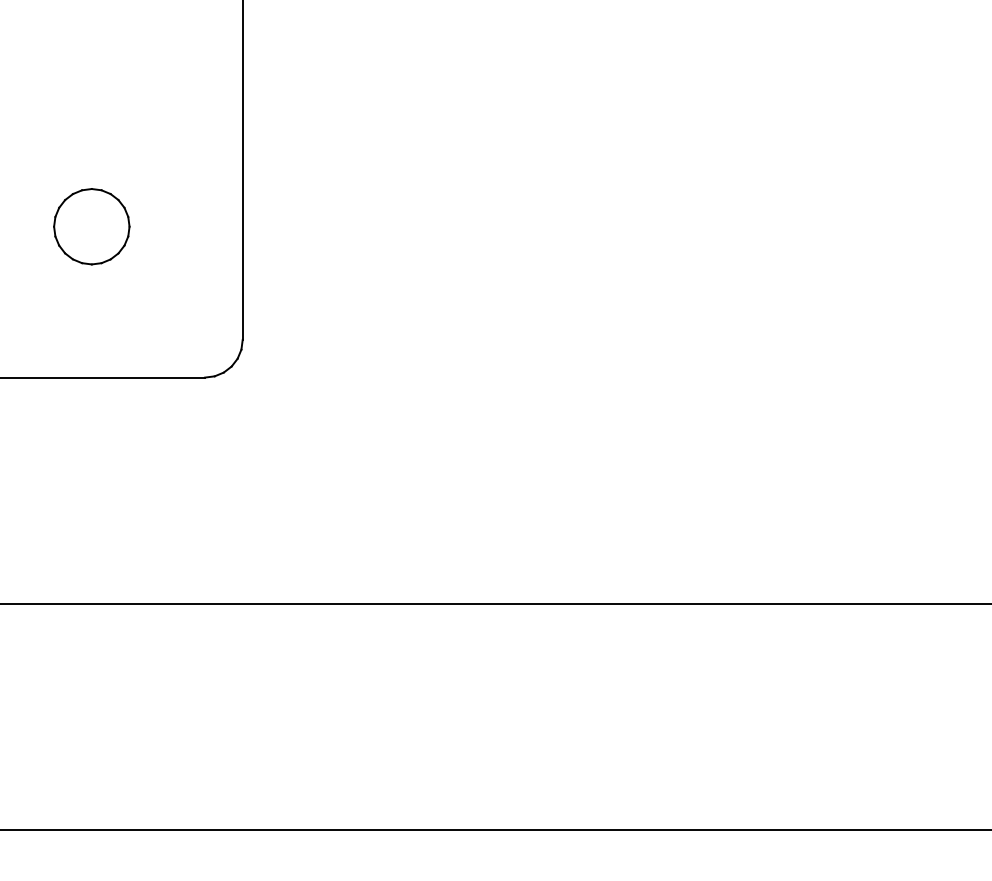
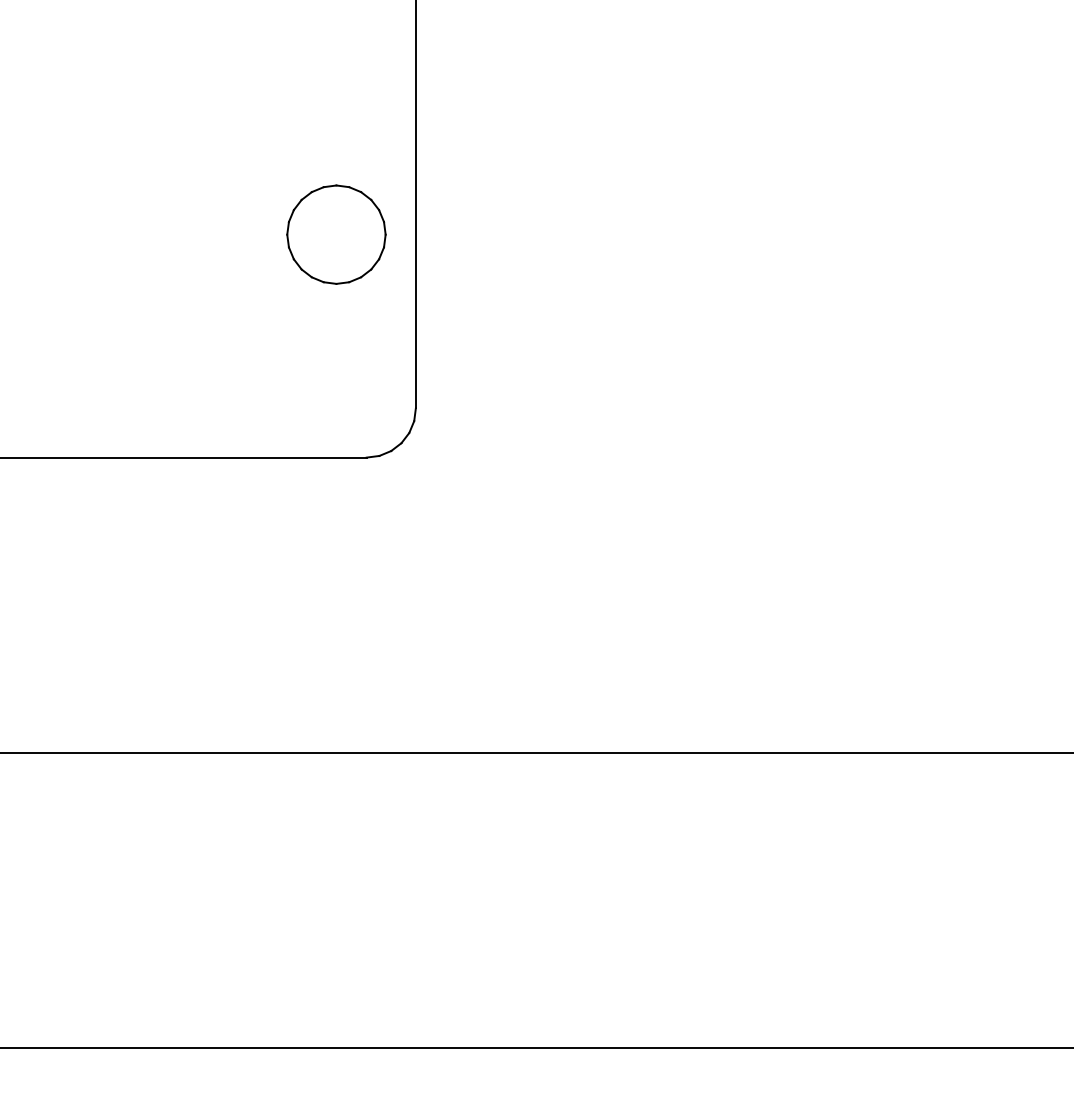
part: (91, 226) -> (336, 234), moved

